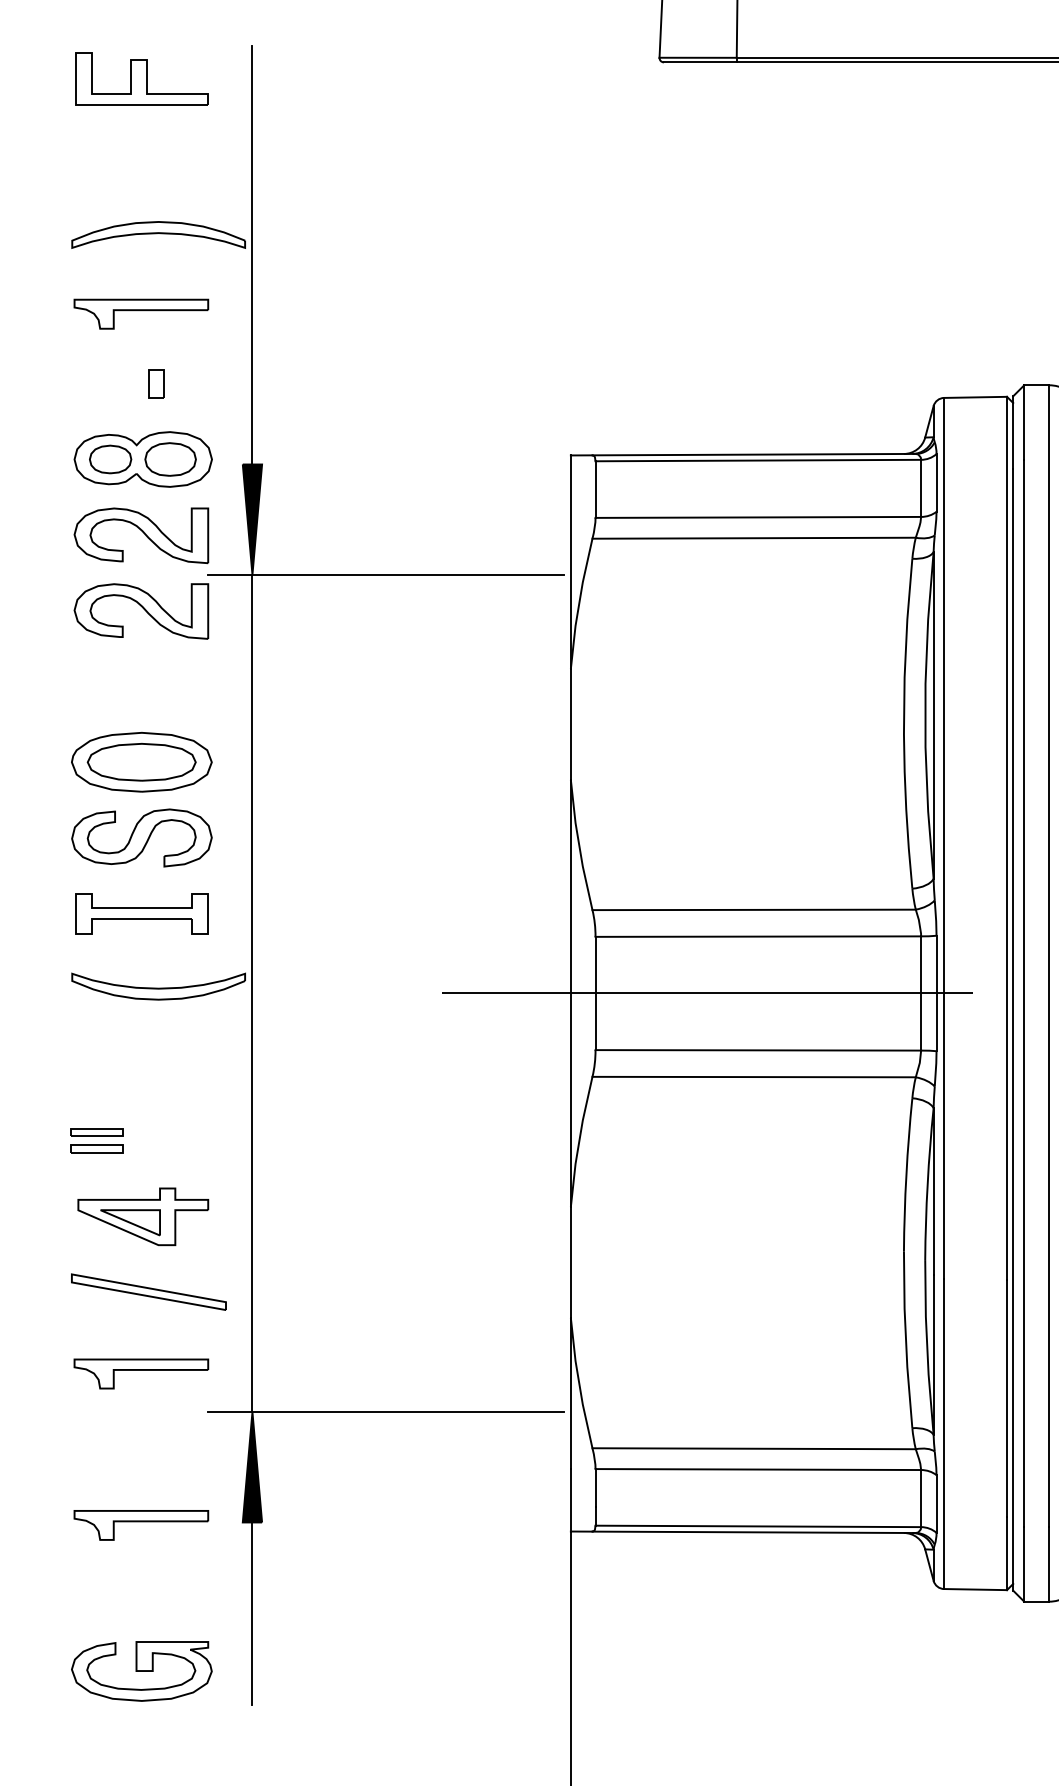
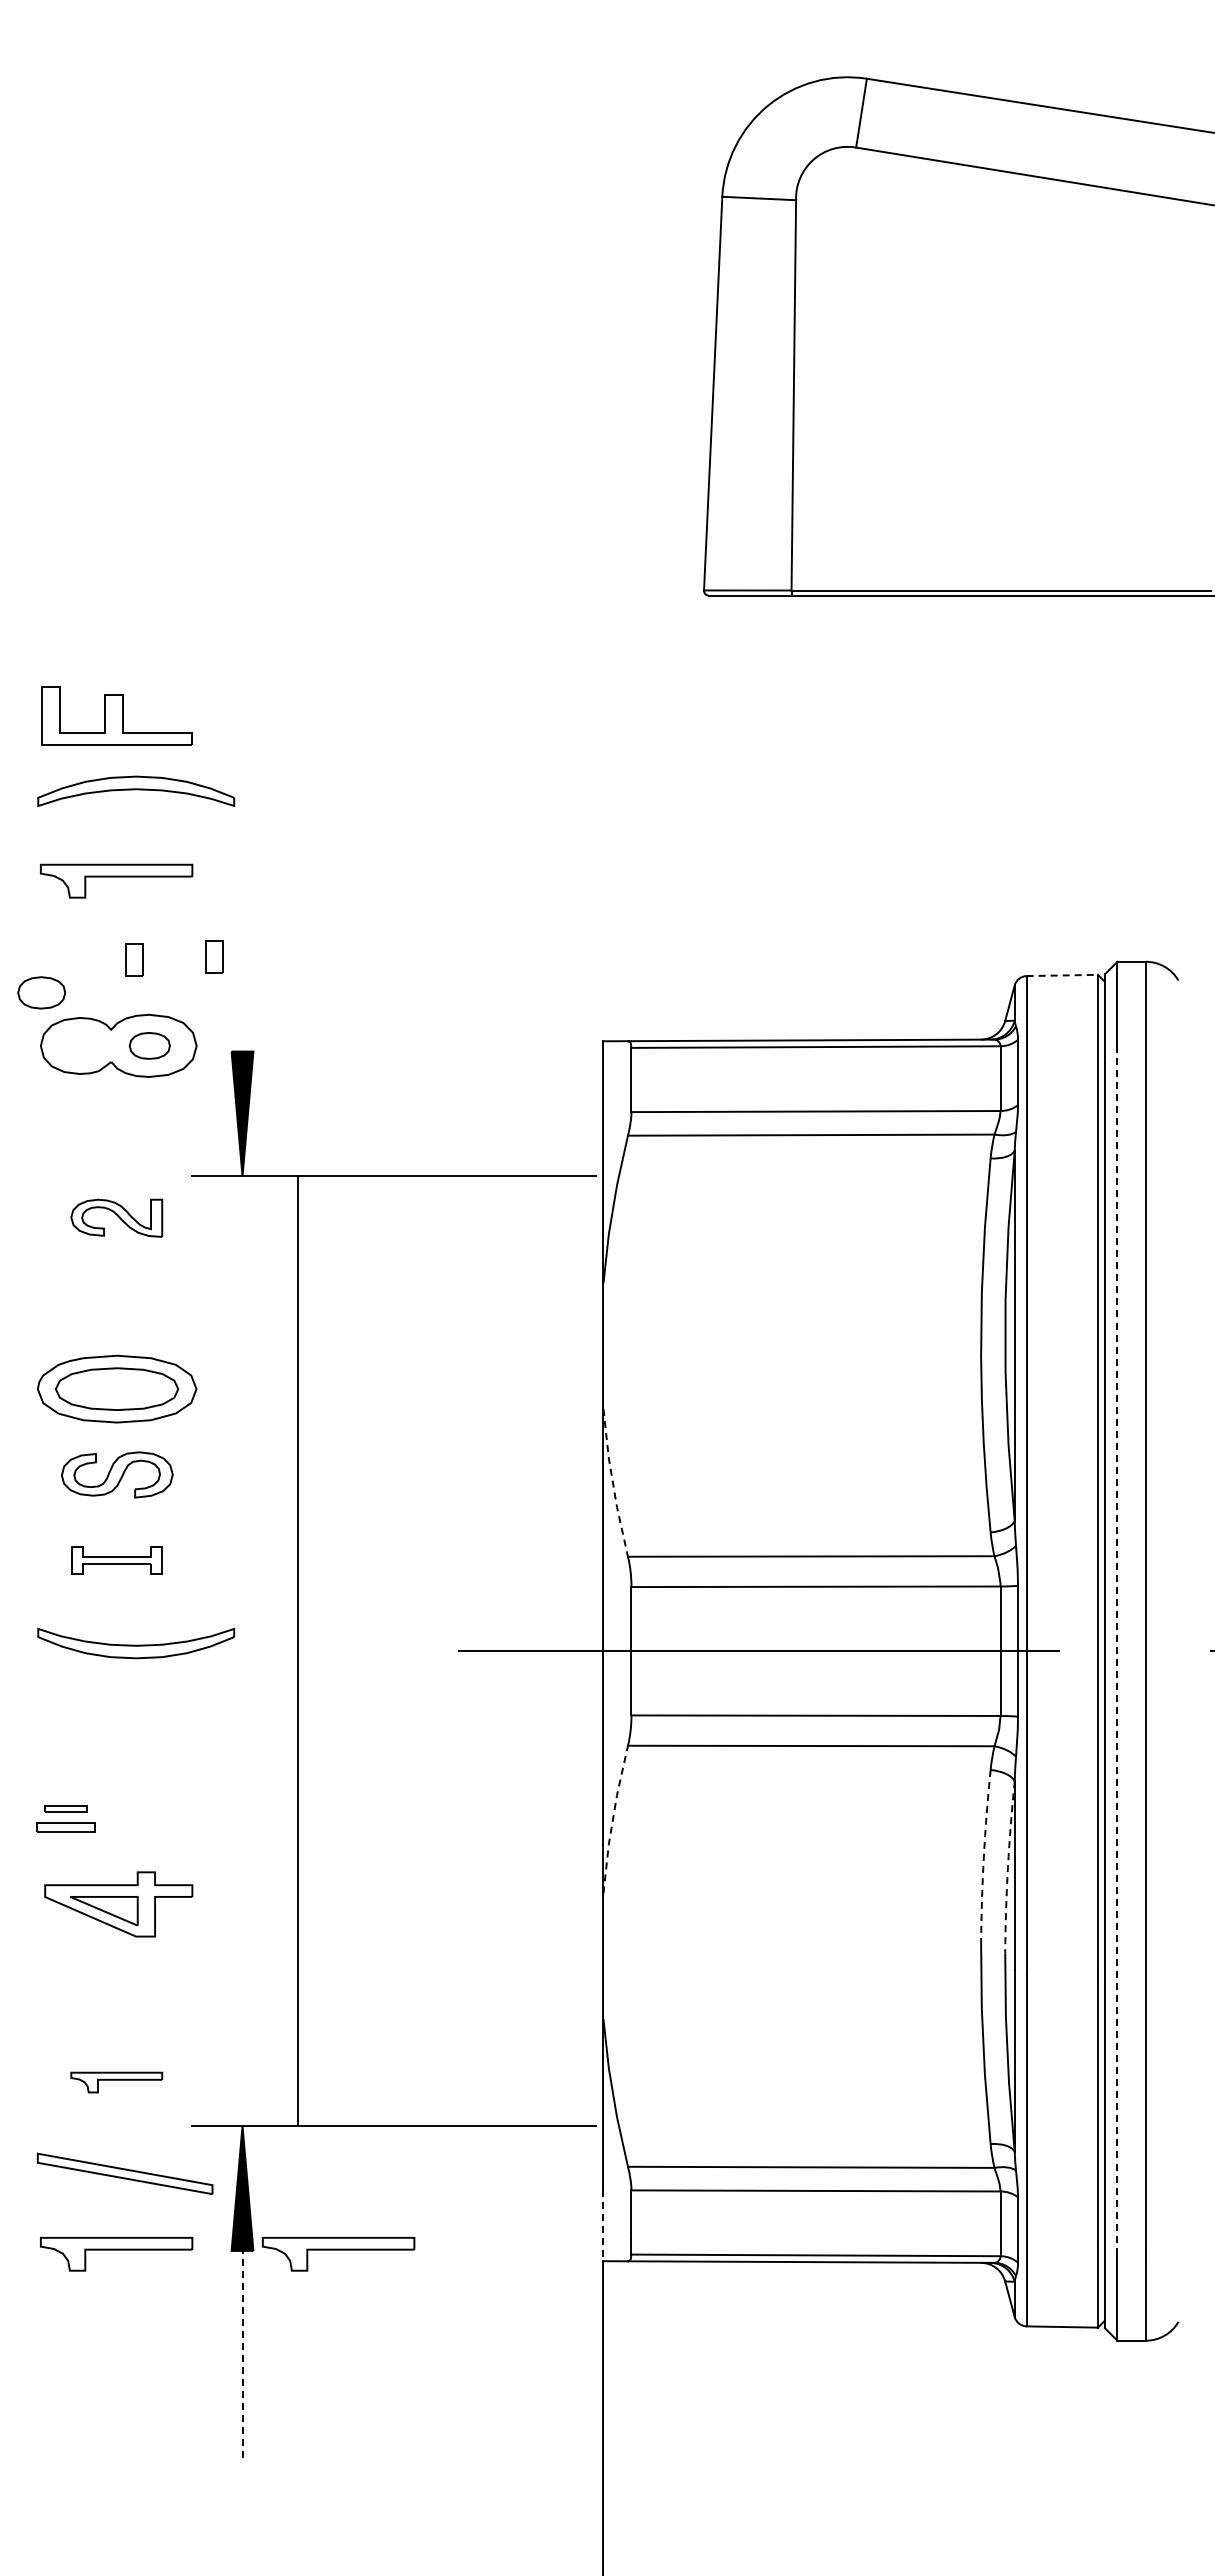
part: (141, 78) -> (116, 715), moved
line: (252, 255) -> (242, 814), removed
part: (227, 380) -> (214, 956), added
line: (975, 397) -> (1062, 975), solid -> dashed
part: (110, 459) -> (41, 992), moved
part: (170, 459) -> (149, 1045), size x0.7
part: (141, 535) -> (116, 1132), removed
part: (141, 611) -> (116, 1218), size x0.6
part: (142, 837) -> (117, 1474), size x0.7
line: (579, 845) -> (613, 1483), solid -> dashed
part: (141, 913) -> (116, 1560), size x0.6
line: (252, 993) -> (297, 1651), moved
line: (1024, 993) -> (1117, 1651), solid -> dashed
part: (96, 1132) -> (65, 1808), size x0.7
line: (579, 1141) -> (613, 1818), solid -> dashed
arc: (906, 1174) -> (983, 1856), solid -> dashed
arc: (927, 1184) -> (1007, 1867), solid -> dashed
part: (148, 1291) -> (124, 2173), moved
part: (141, 1373) -> (116, 2082), size x0.6
line: (570, 1500) -> (603, 2226), solid -> dashed
part: (337, 1524) -> (338, 2253), added
line: (252, 1613) -> (242, 2354), solid -> dashed
part: (142, 1671) -> (117, 2419), removed

